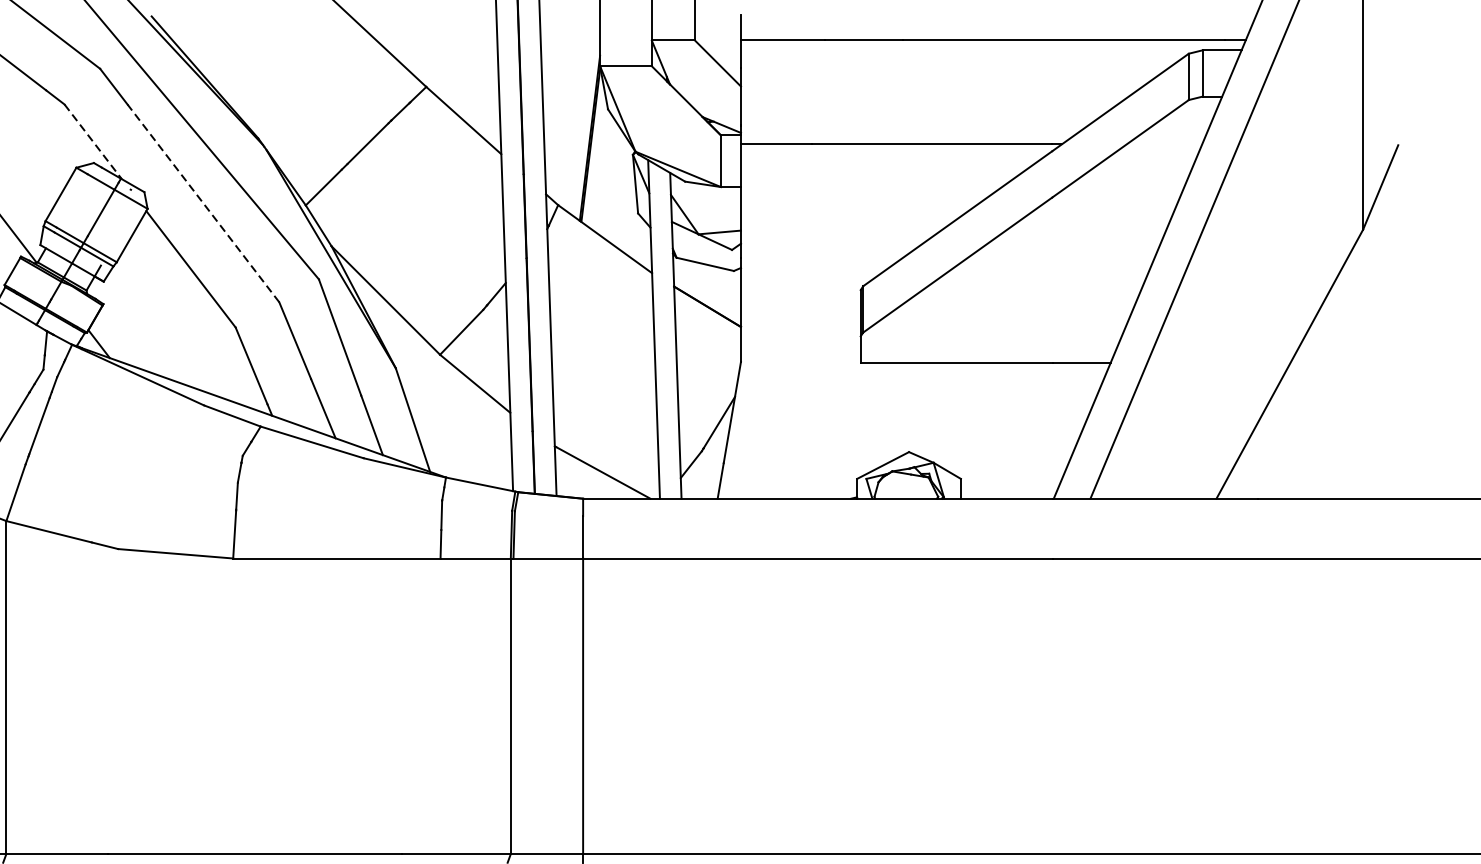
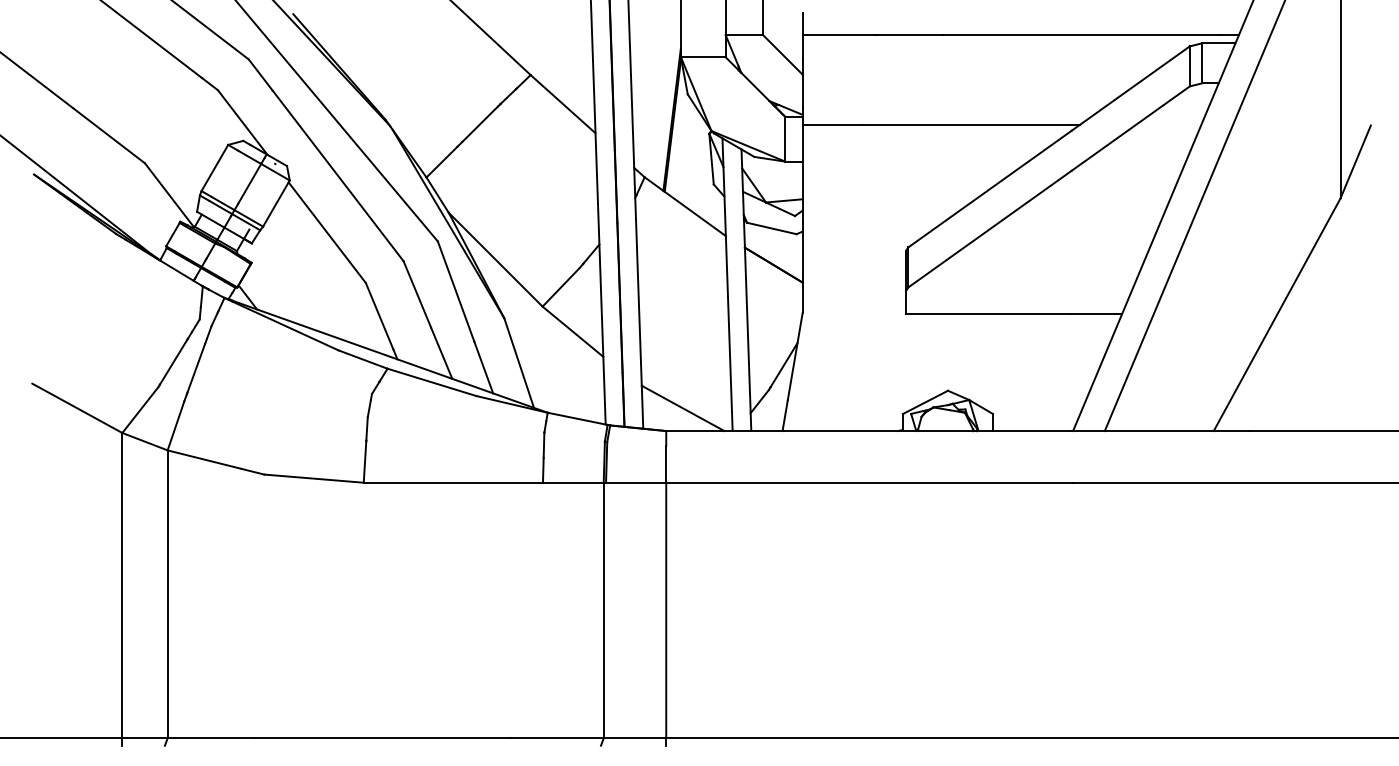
line: (92, 141) -> (242, 122), dashed -> solid
line: (203, 203) -> (338, 175), dashed -> solid

